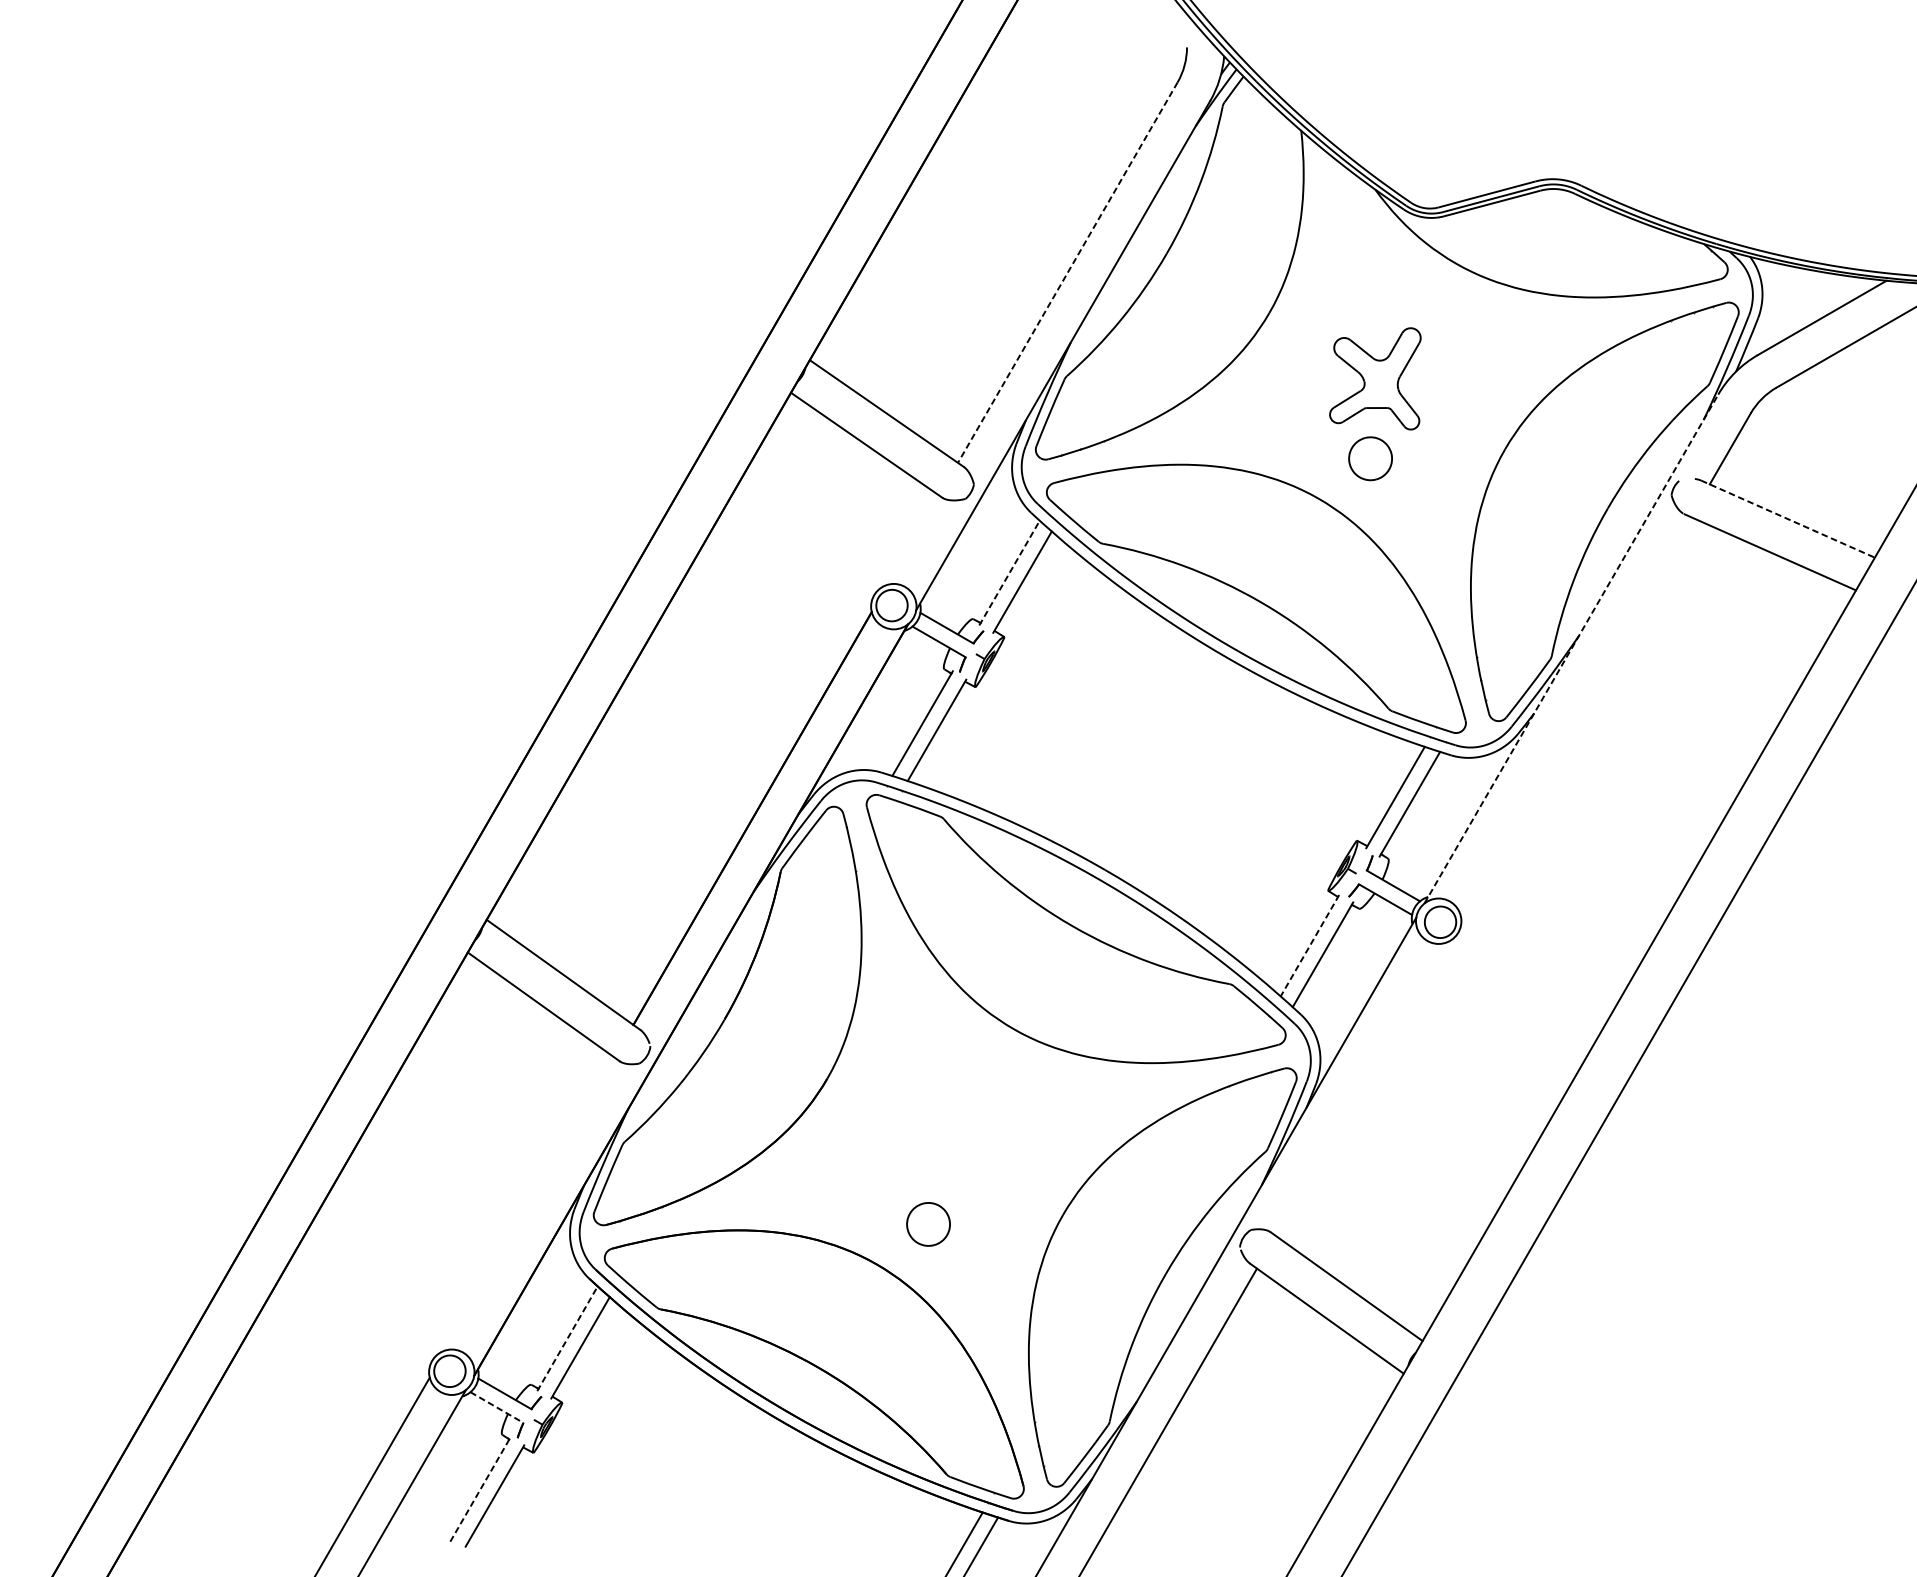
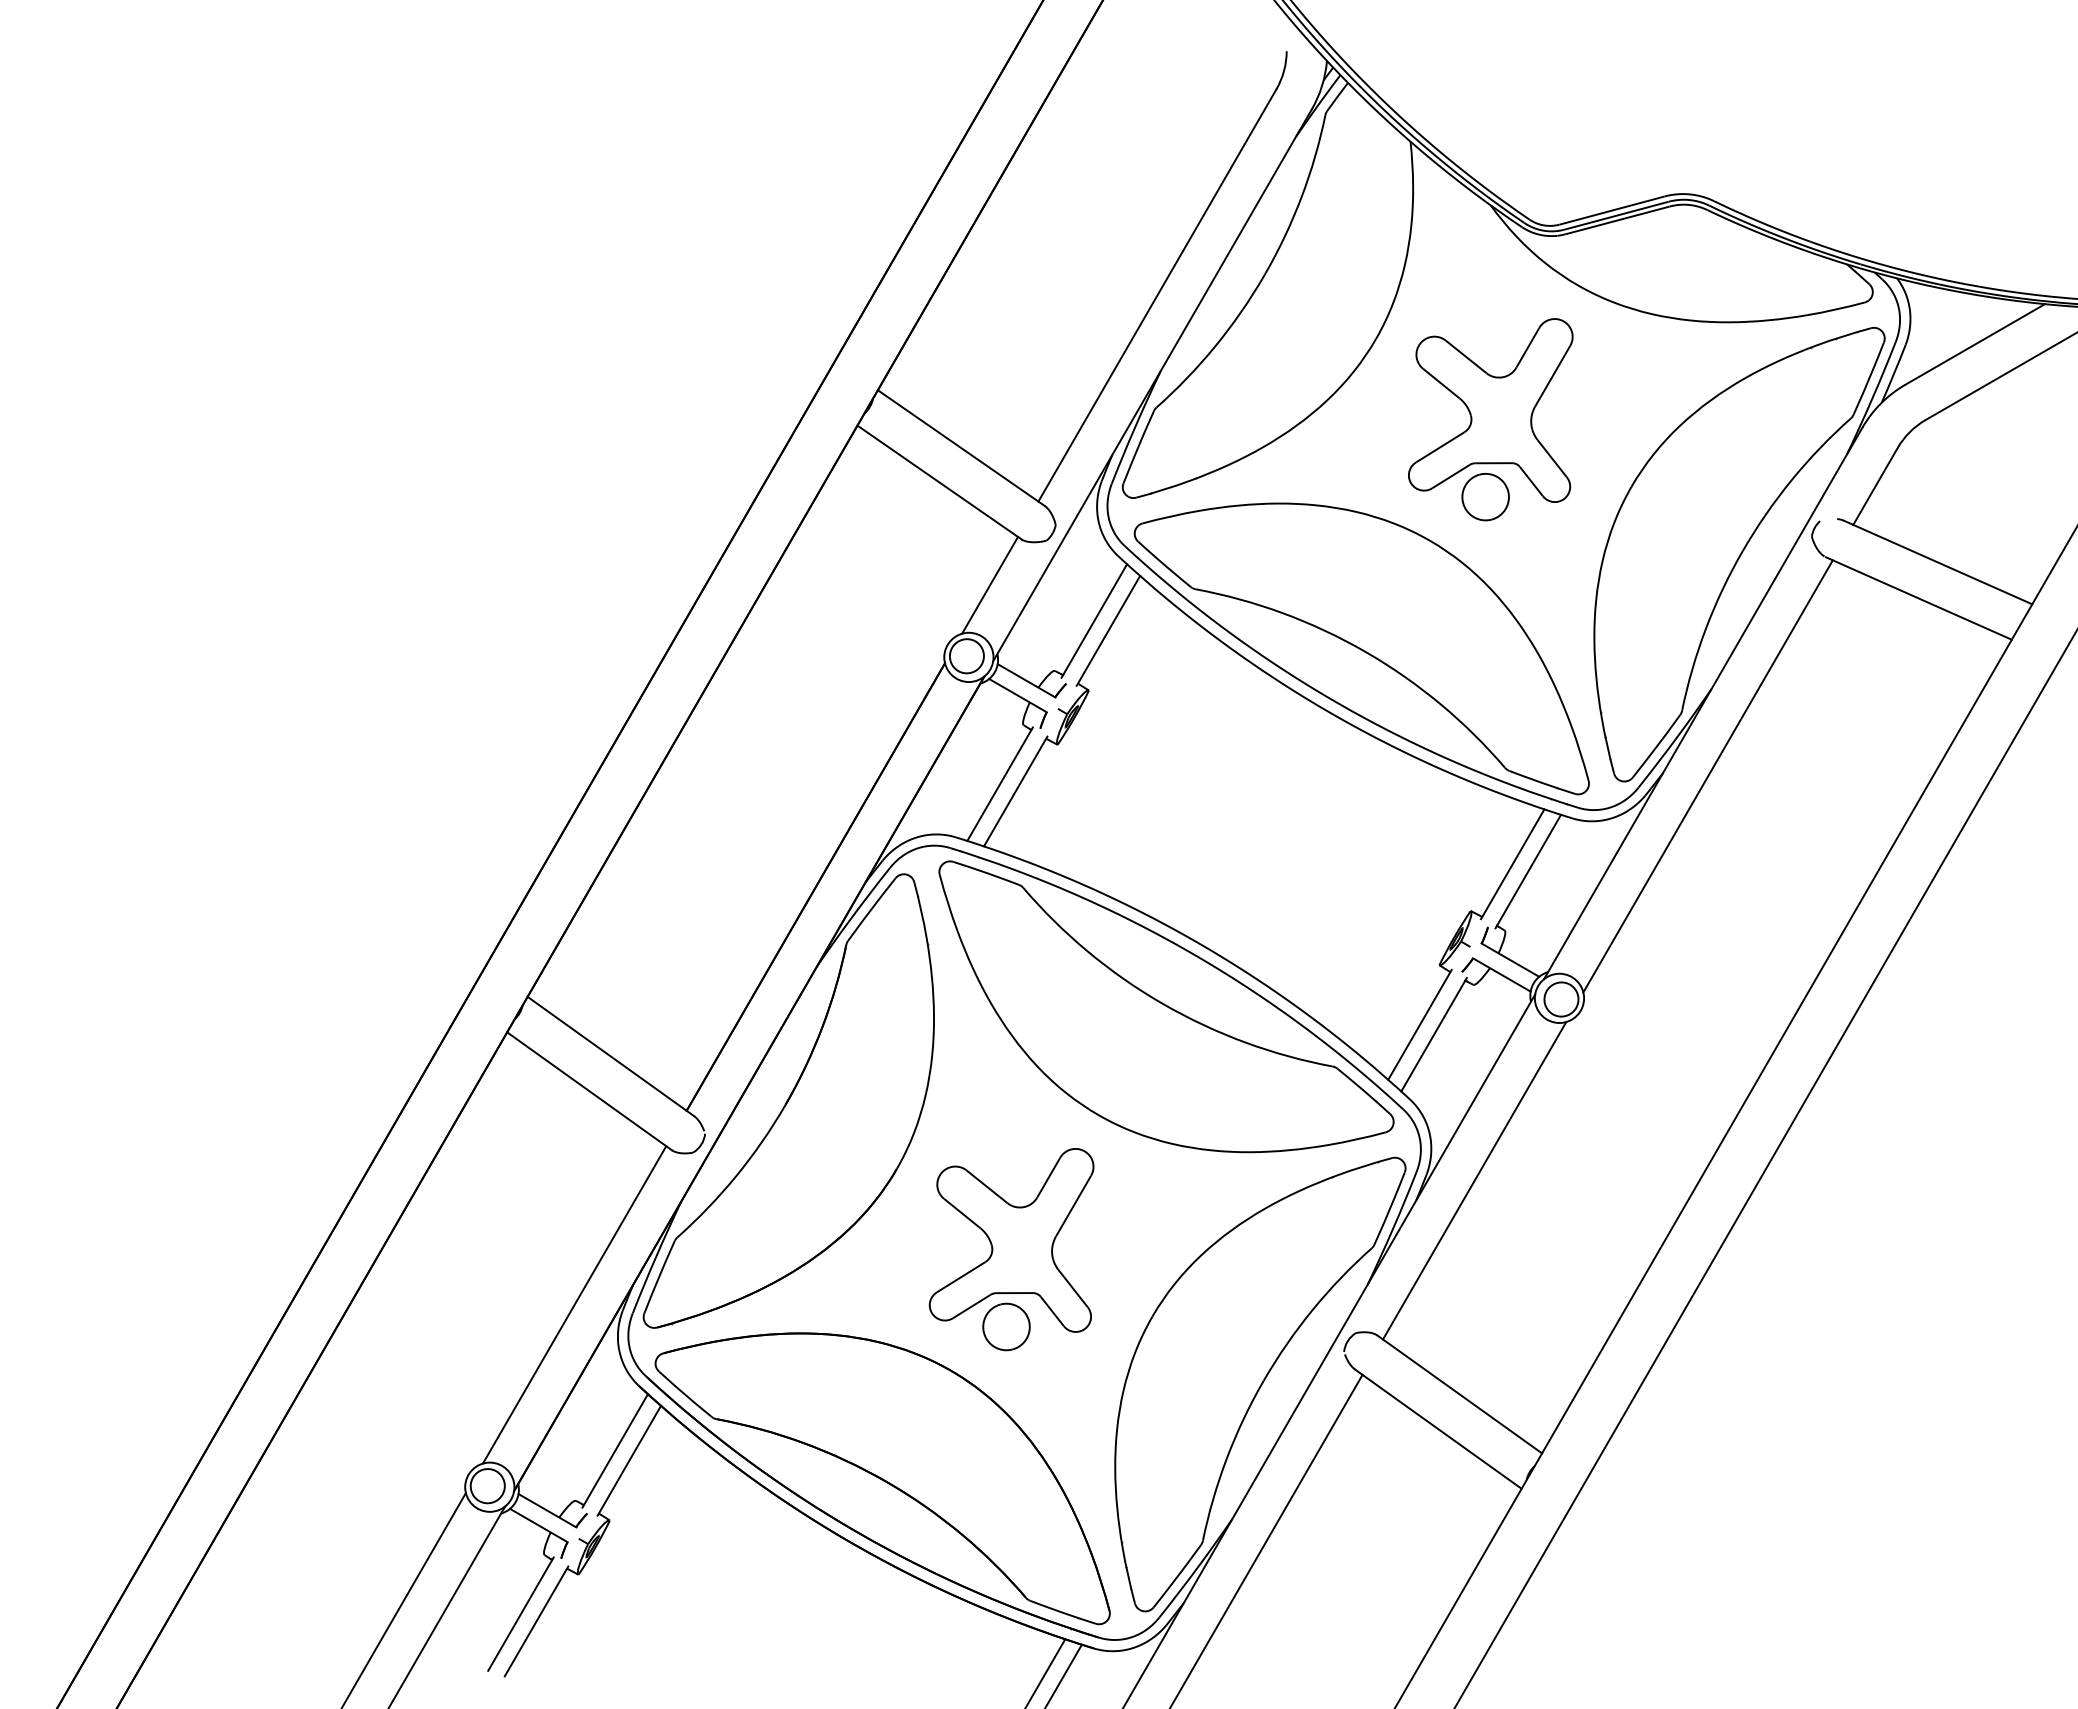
line: (1067, 272) -> (1157, 295), dashed -> solid
part: (1375, 378) -> (1490, 410), size x1.67
line: (1788, 519) -> (1938, 562), dashed -> solid
line: (913, 539) -> (990, 584), added
line: (1009, 573) -> (1094, 621), dashed -> solid
line: (1571, 649) -> (1703, 703), dashed -> solid
line: (1575, 716) -> (1707, 776), added
line: (1309, 946) -> (1419, 1025), dashed -> solid
line: (1360, 1089) -> (1474, 1180), added
part: (933, 1144) -> (1011, 1240), added
line: (529, 1203) -> (574, 1304), added
line: (567, 1338) -> (615, 1450), dashed -> solid
line: (497, 1407) -> (539, 1525), dashed -> solid
line: (480, 1489) -> (520, 1614), dashed -> solid

